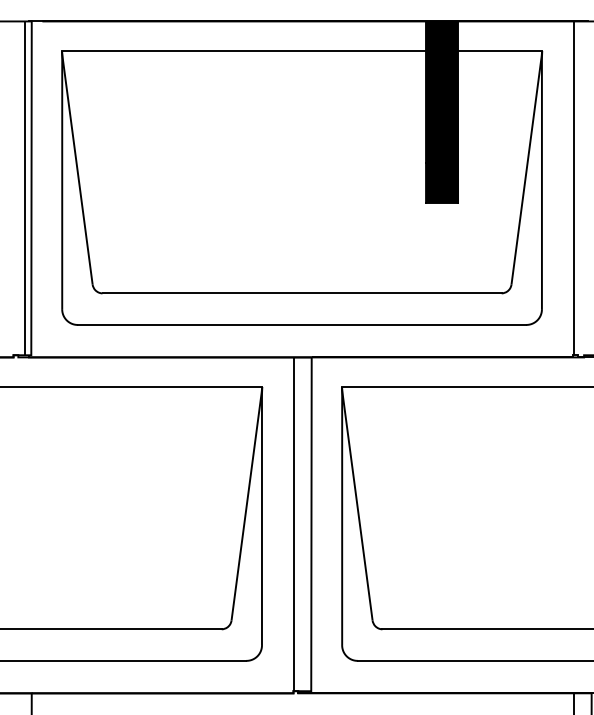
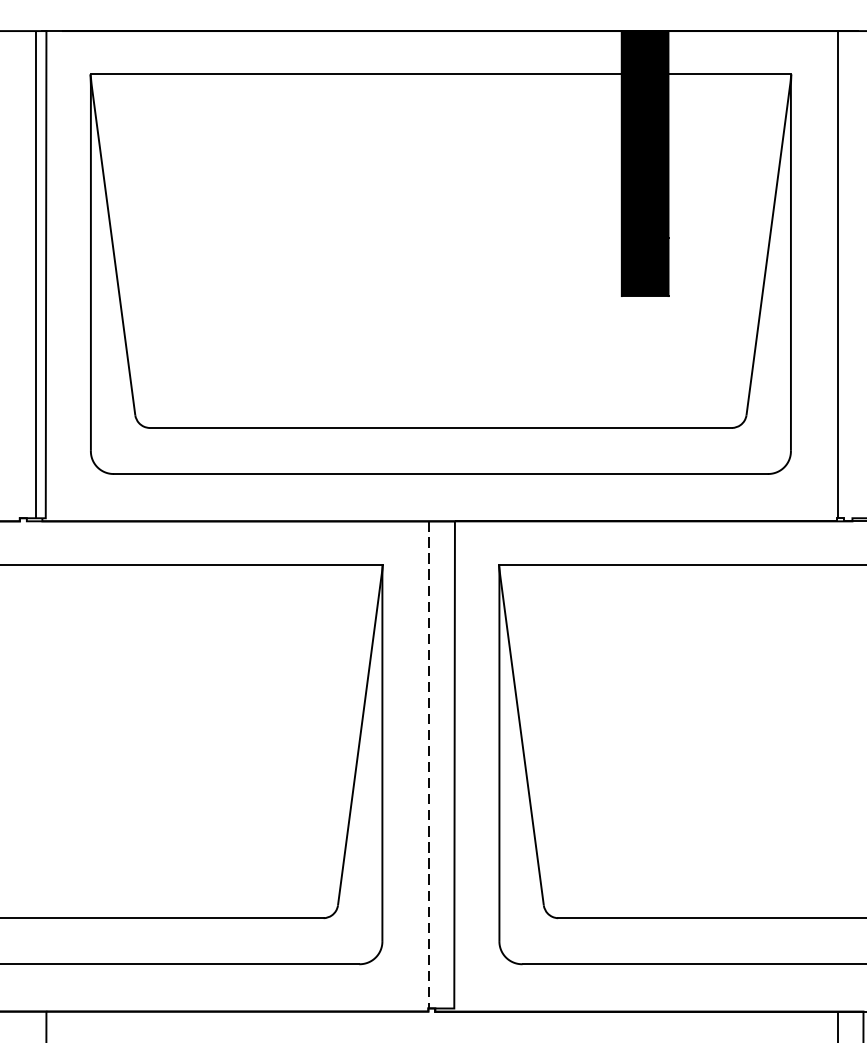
line: (293, 524) -> (428, 765), solid -> dashed

